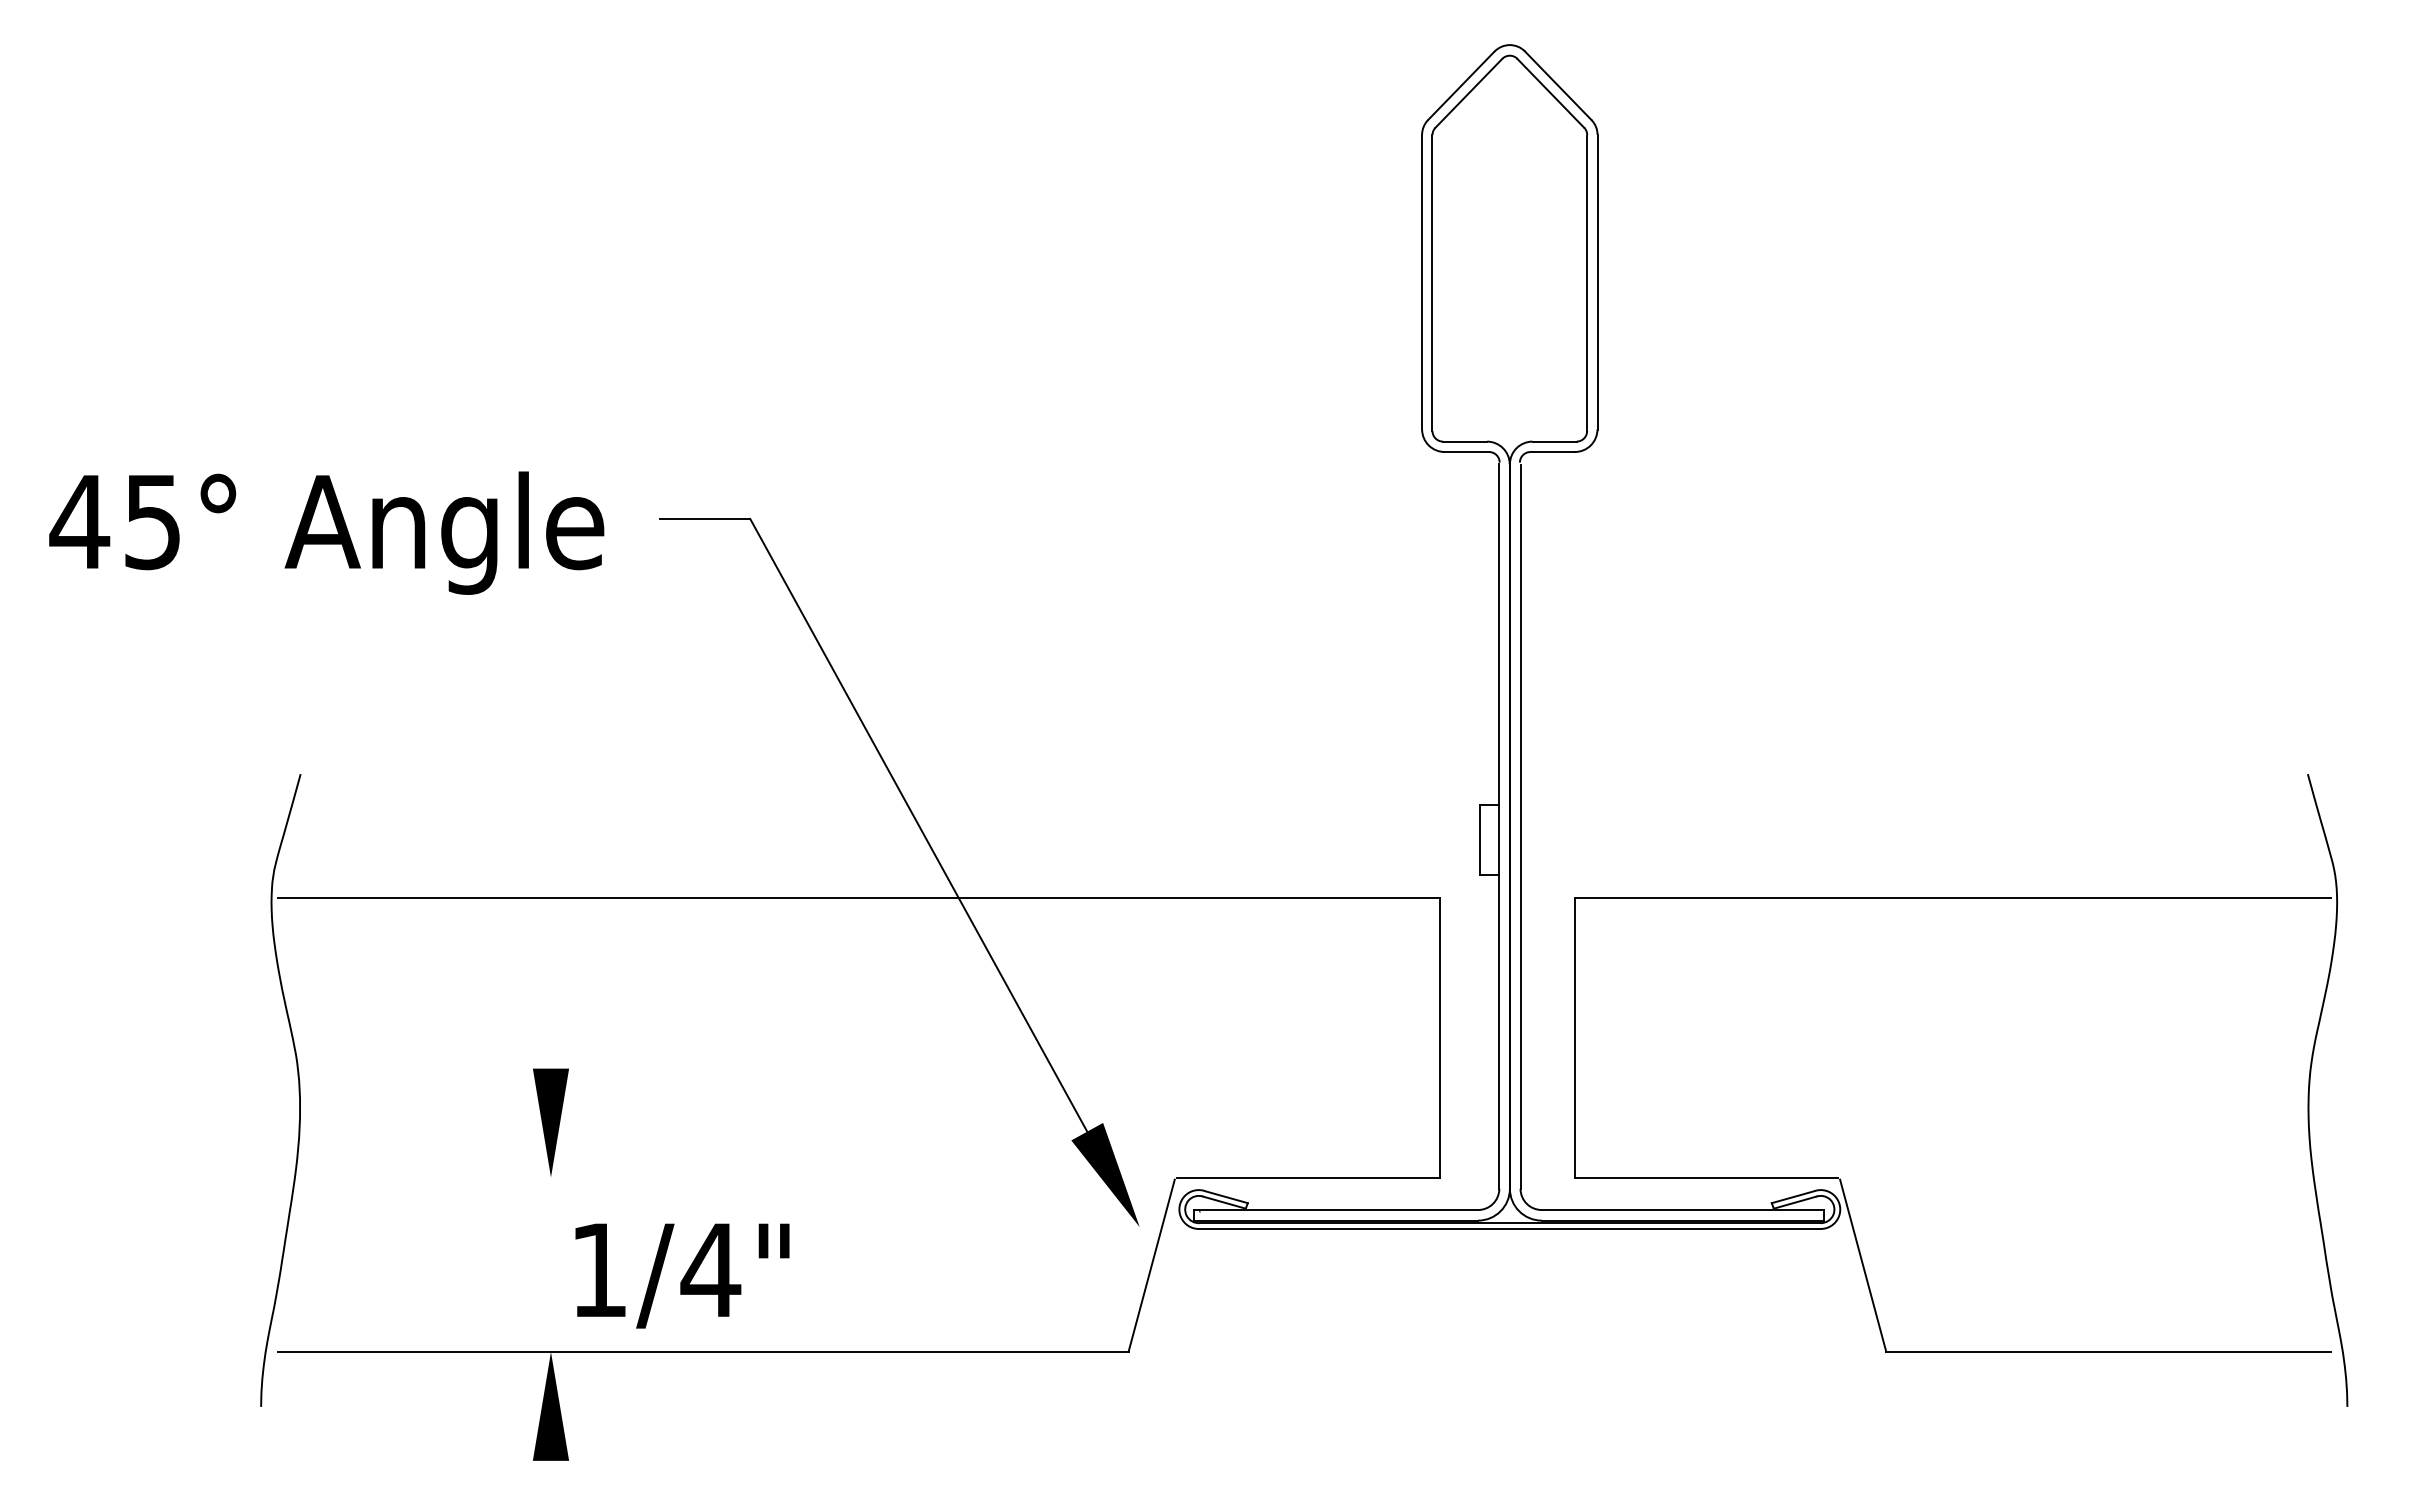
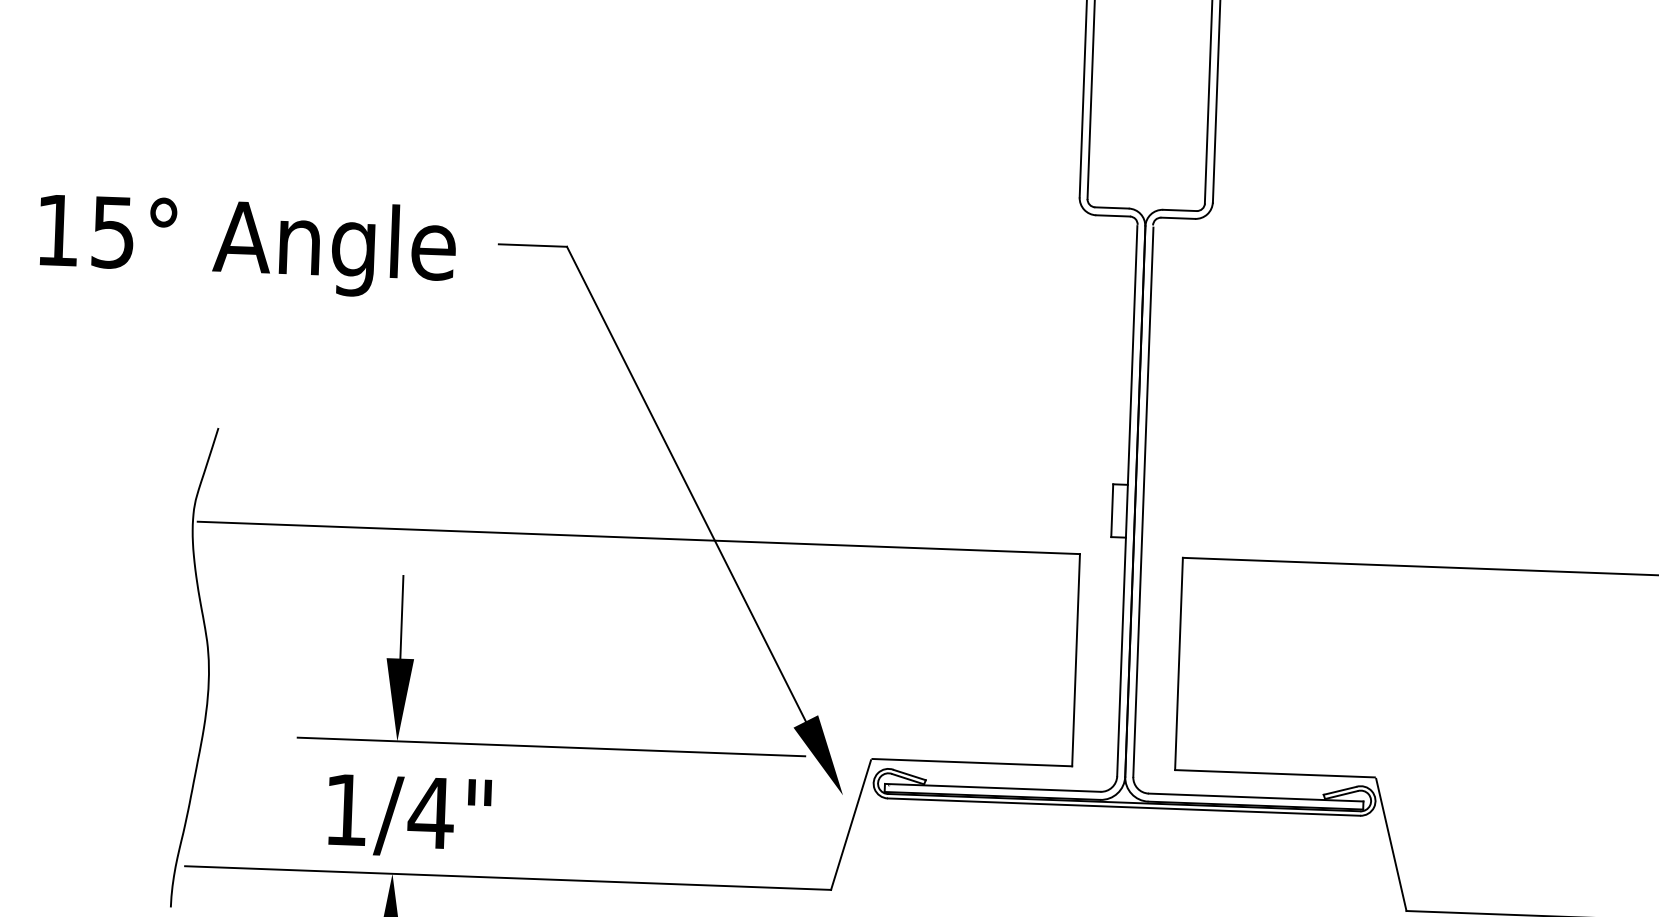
text: (79, 521) -> (57, 230), 45° -> 15°
line: (550, 1013) -> (401, 616), added
line: (753, 1177) -> (551, 746), added
text: (682, 1275) -> (409, 816), moved

